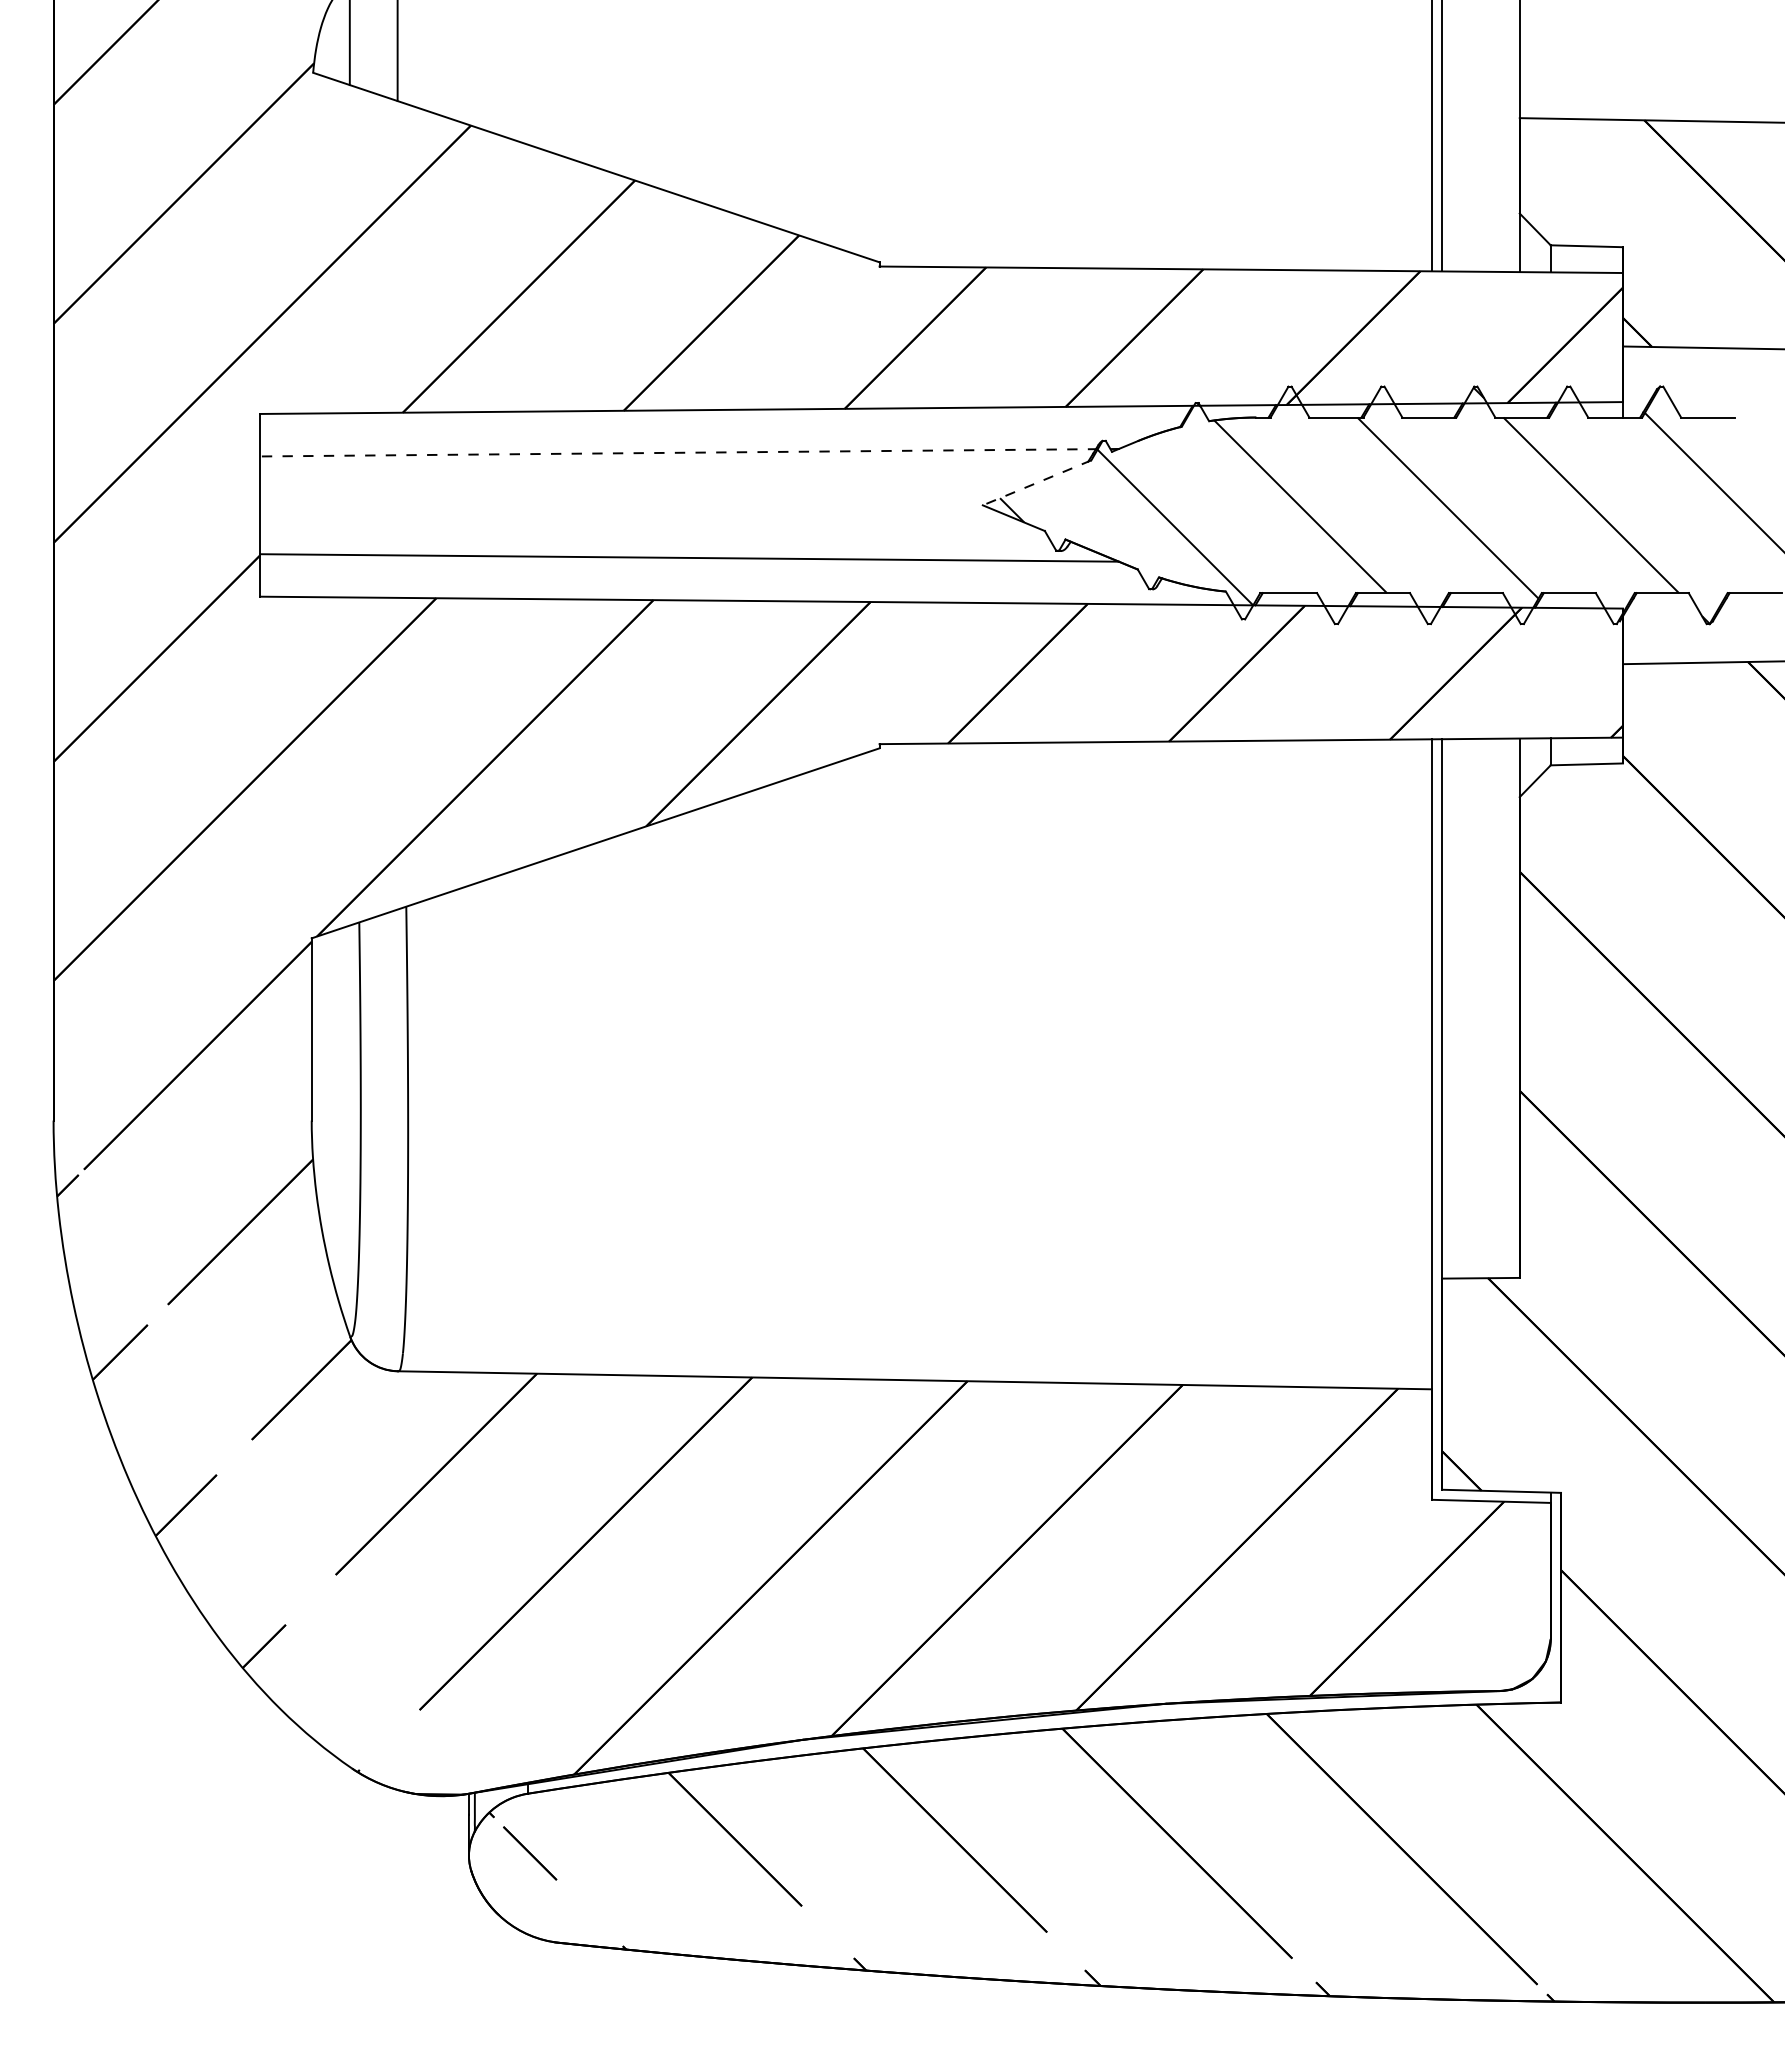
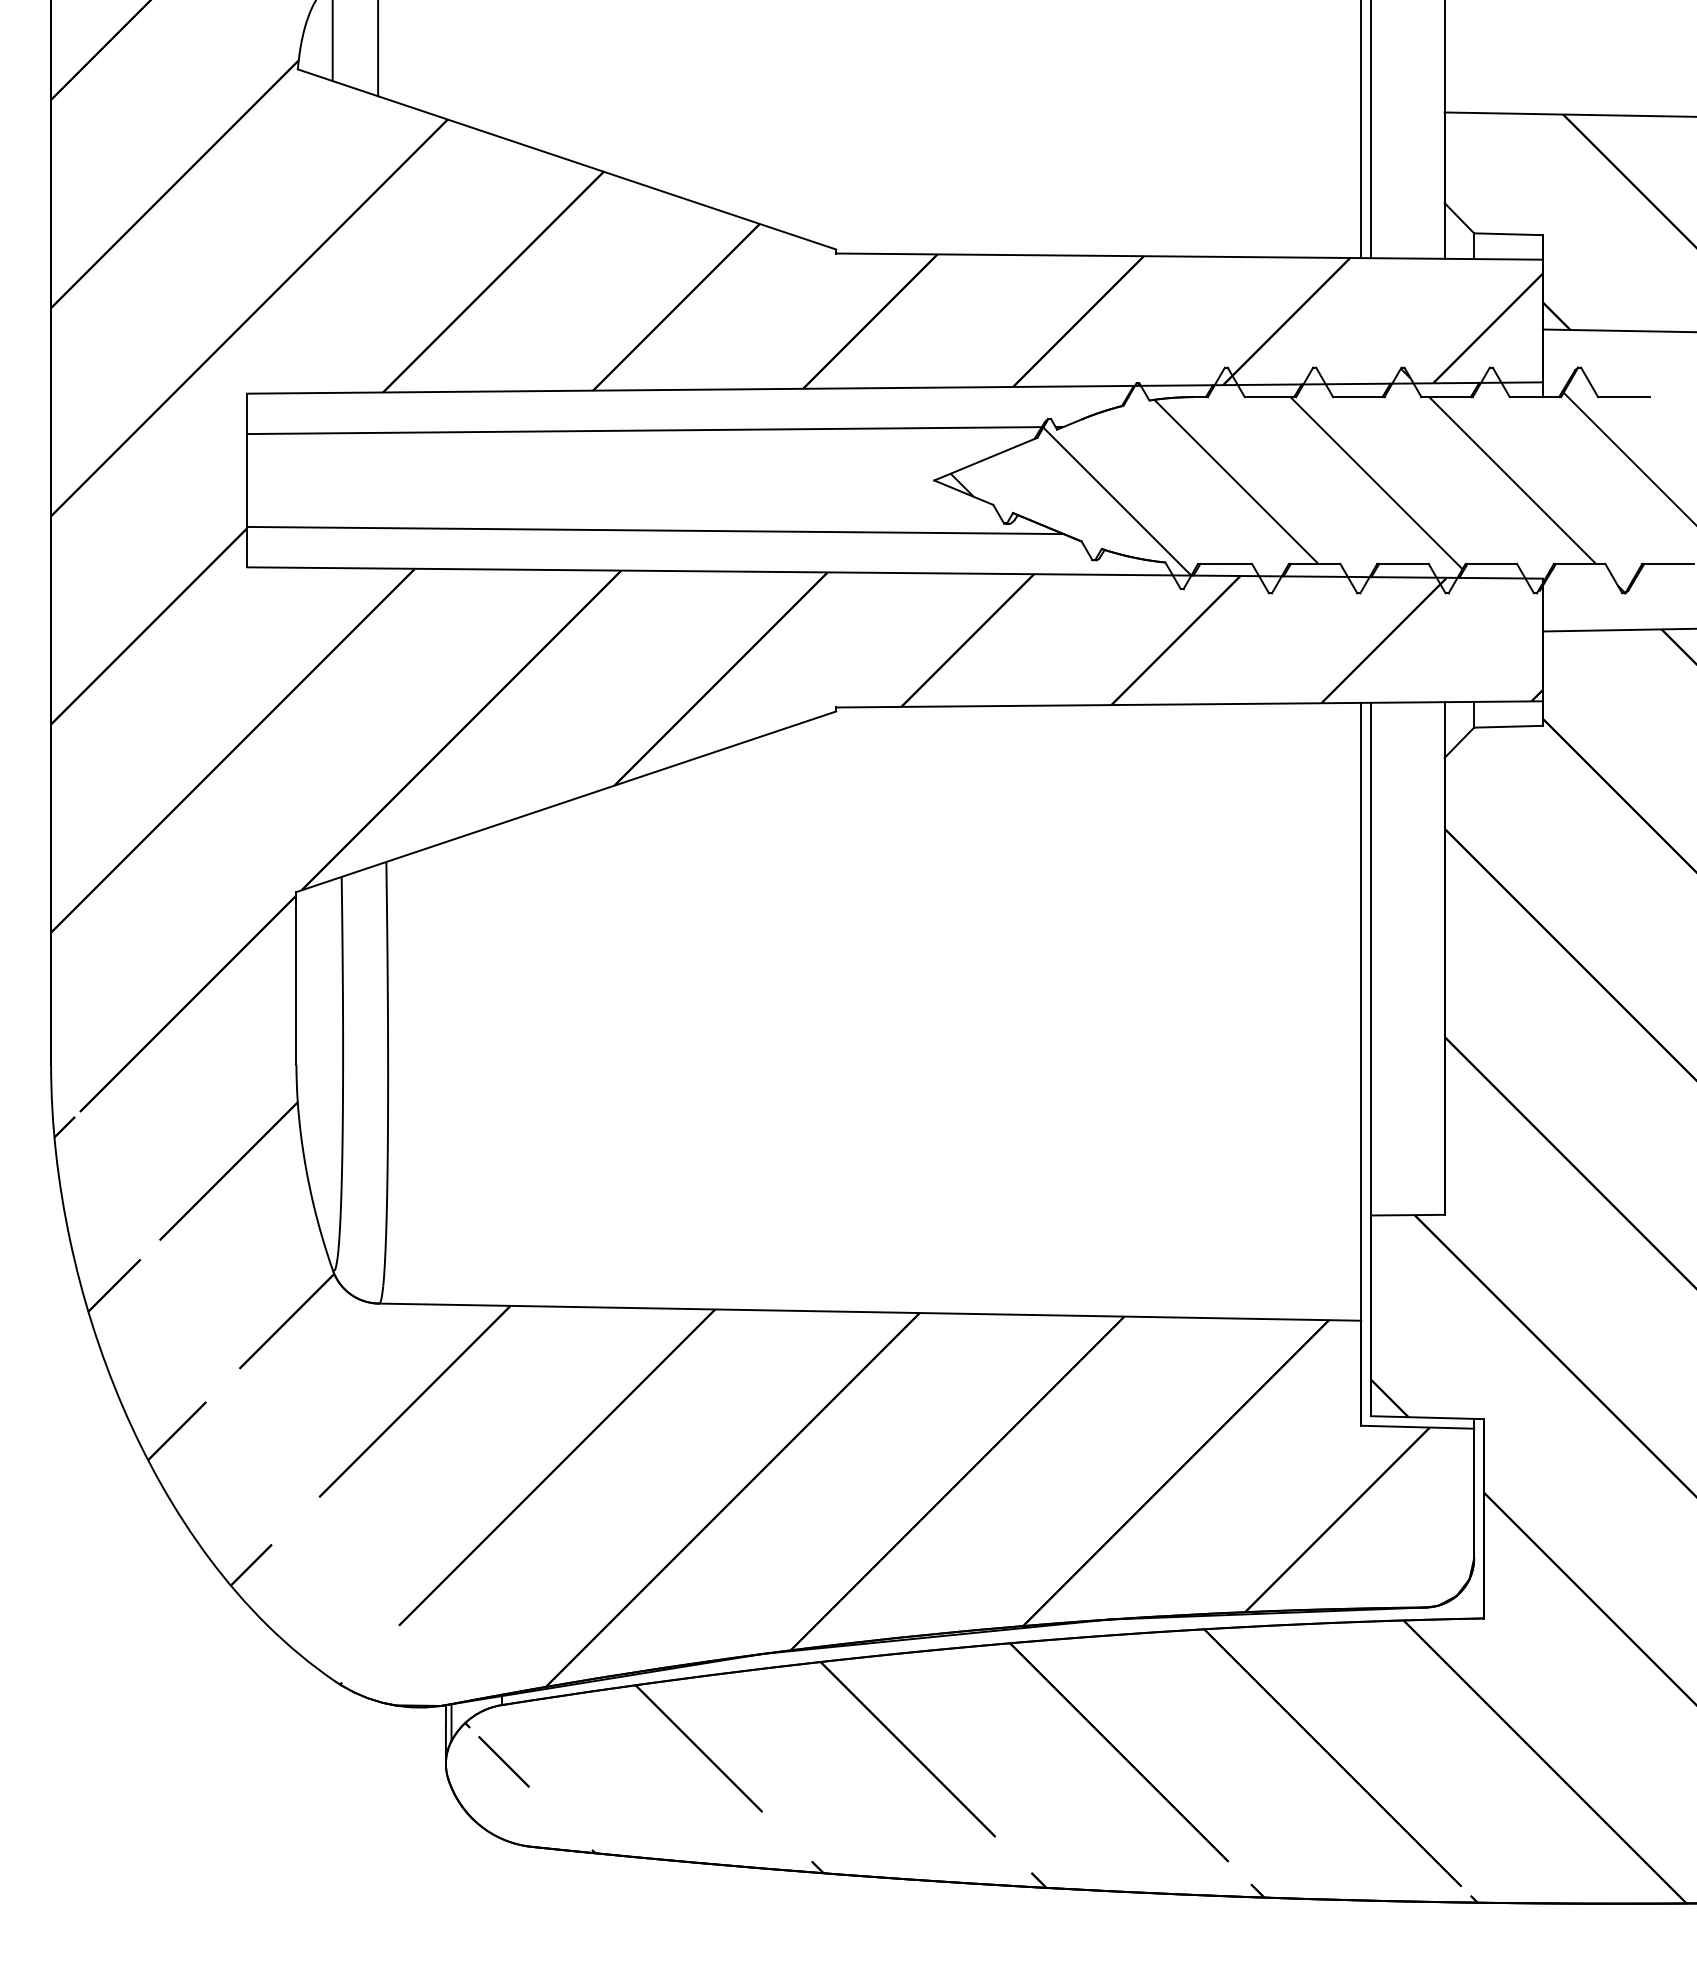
line: (678, 452) -> (645, 430), dashed -> solid
line: (1037, 482) -> (986, 458), dashed -> solid

